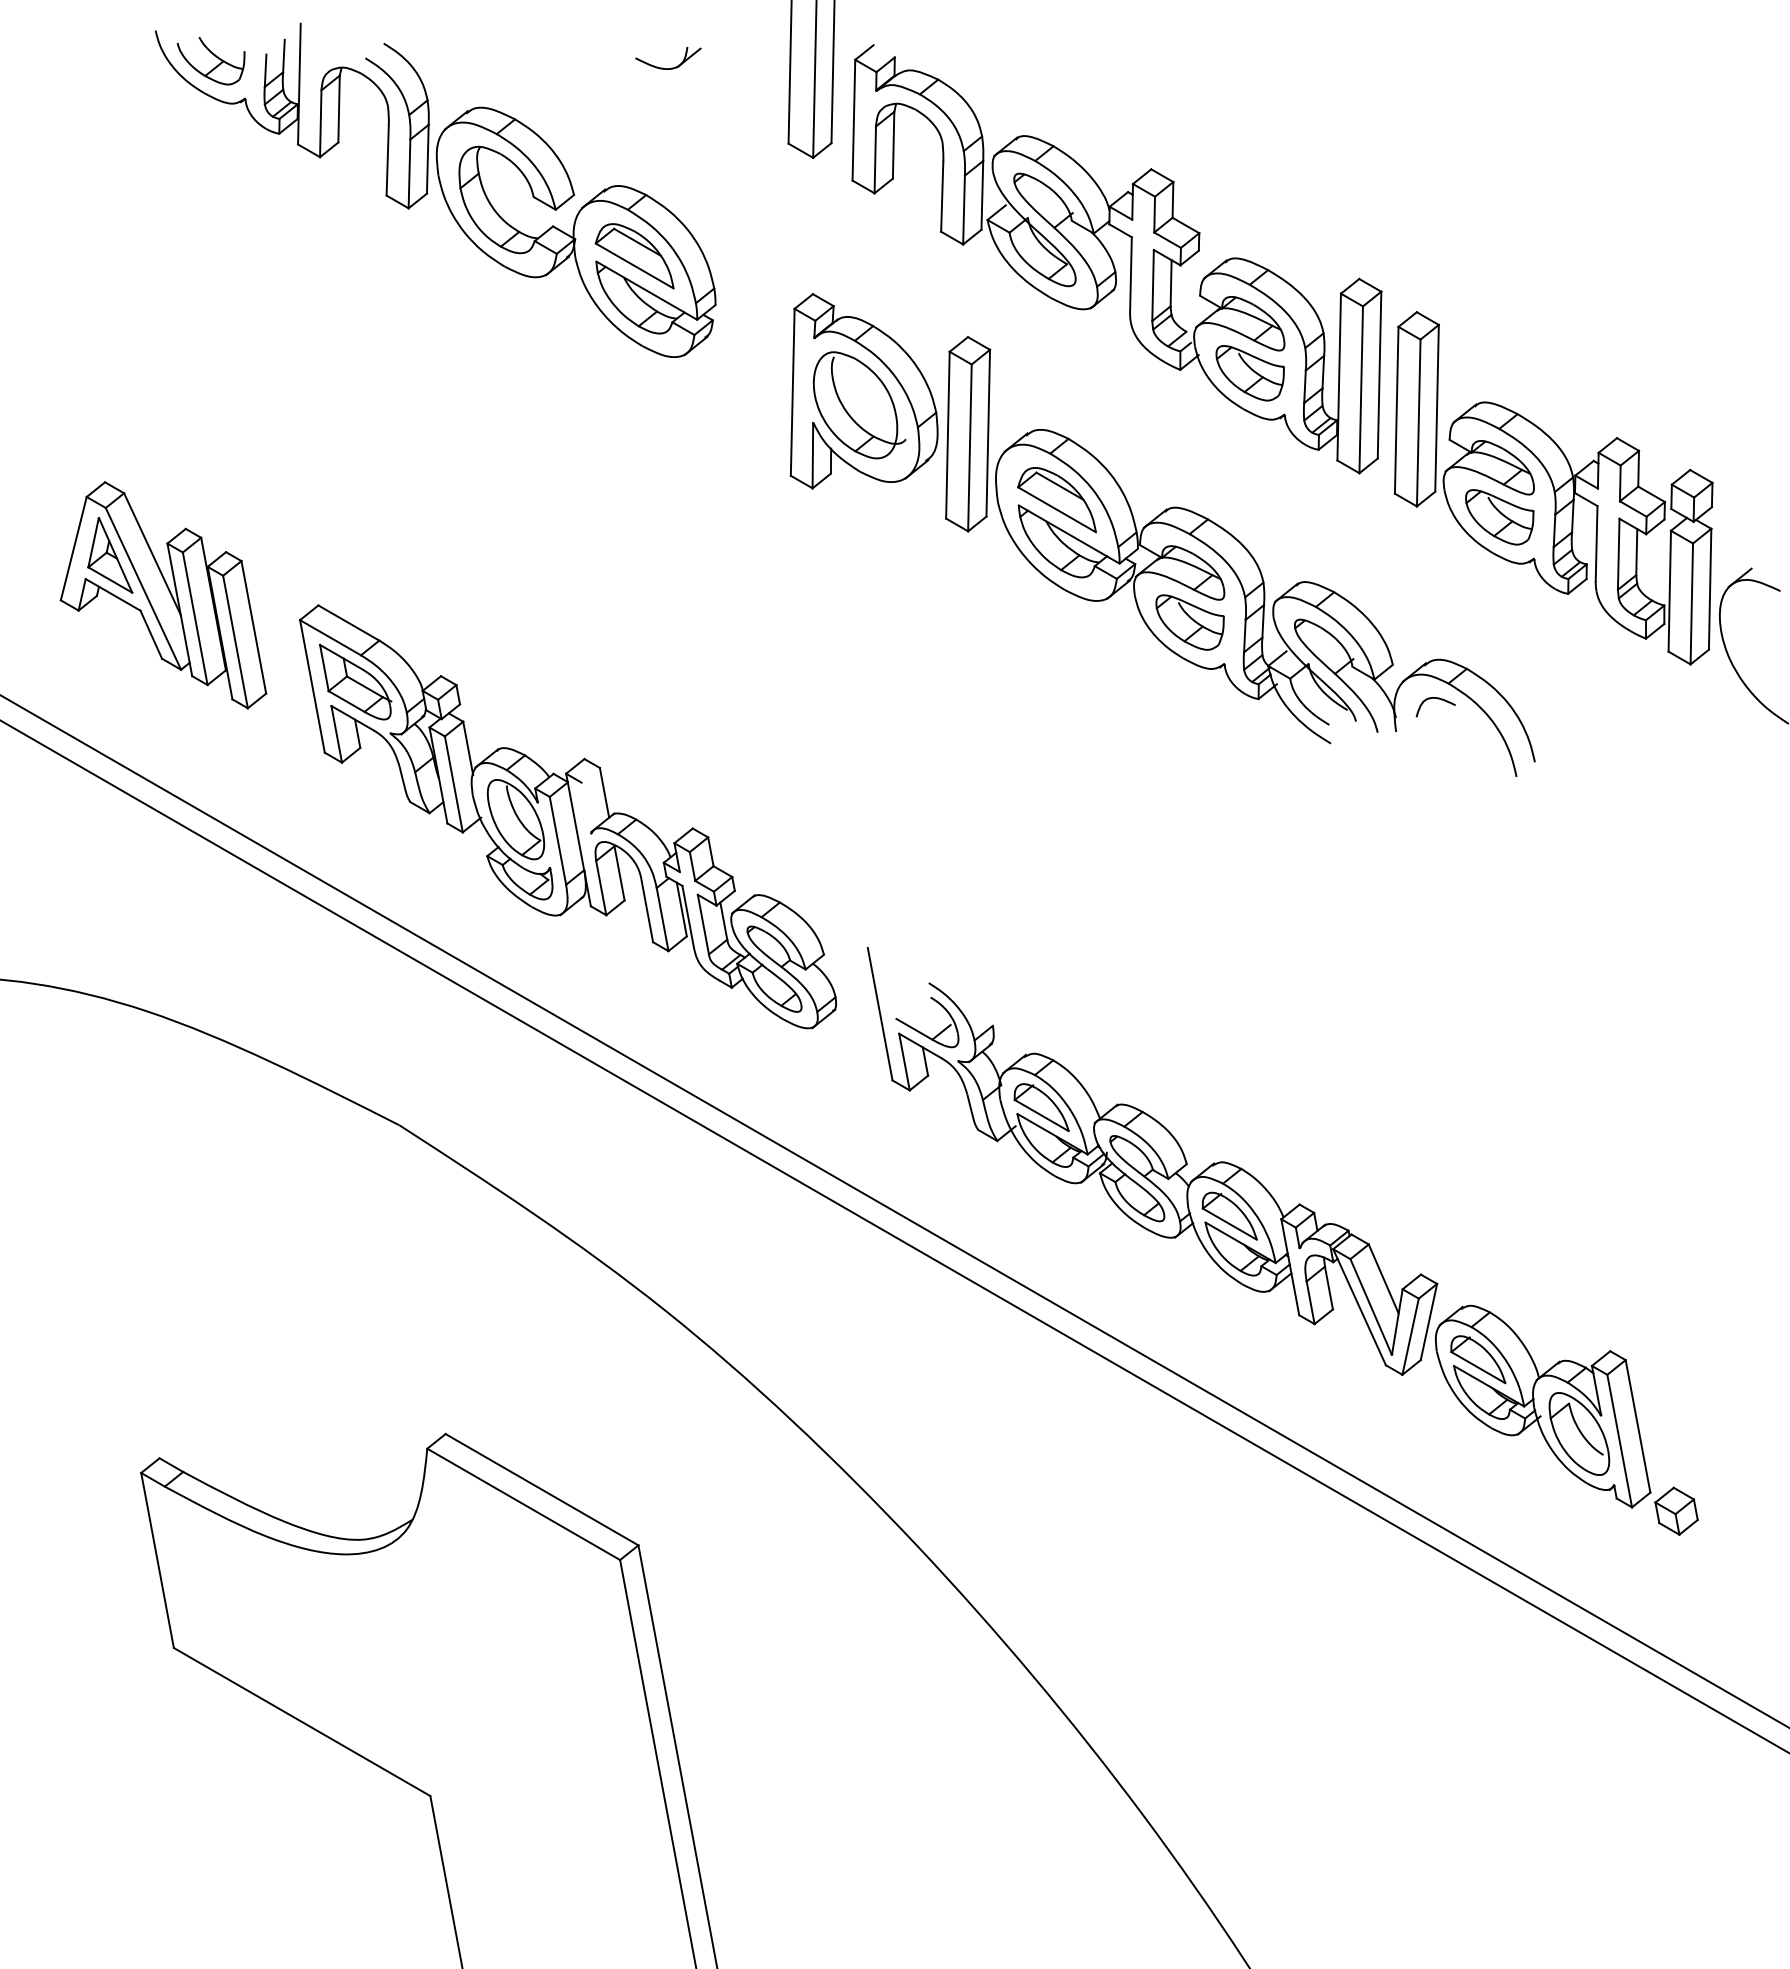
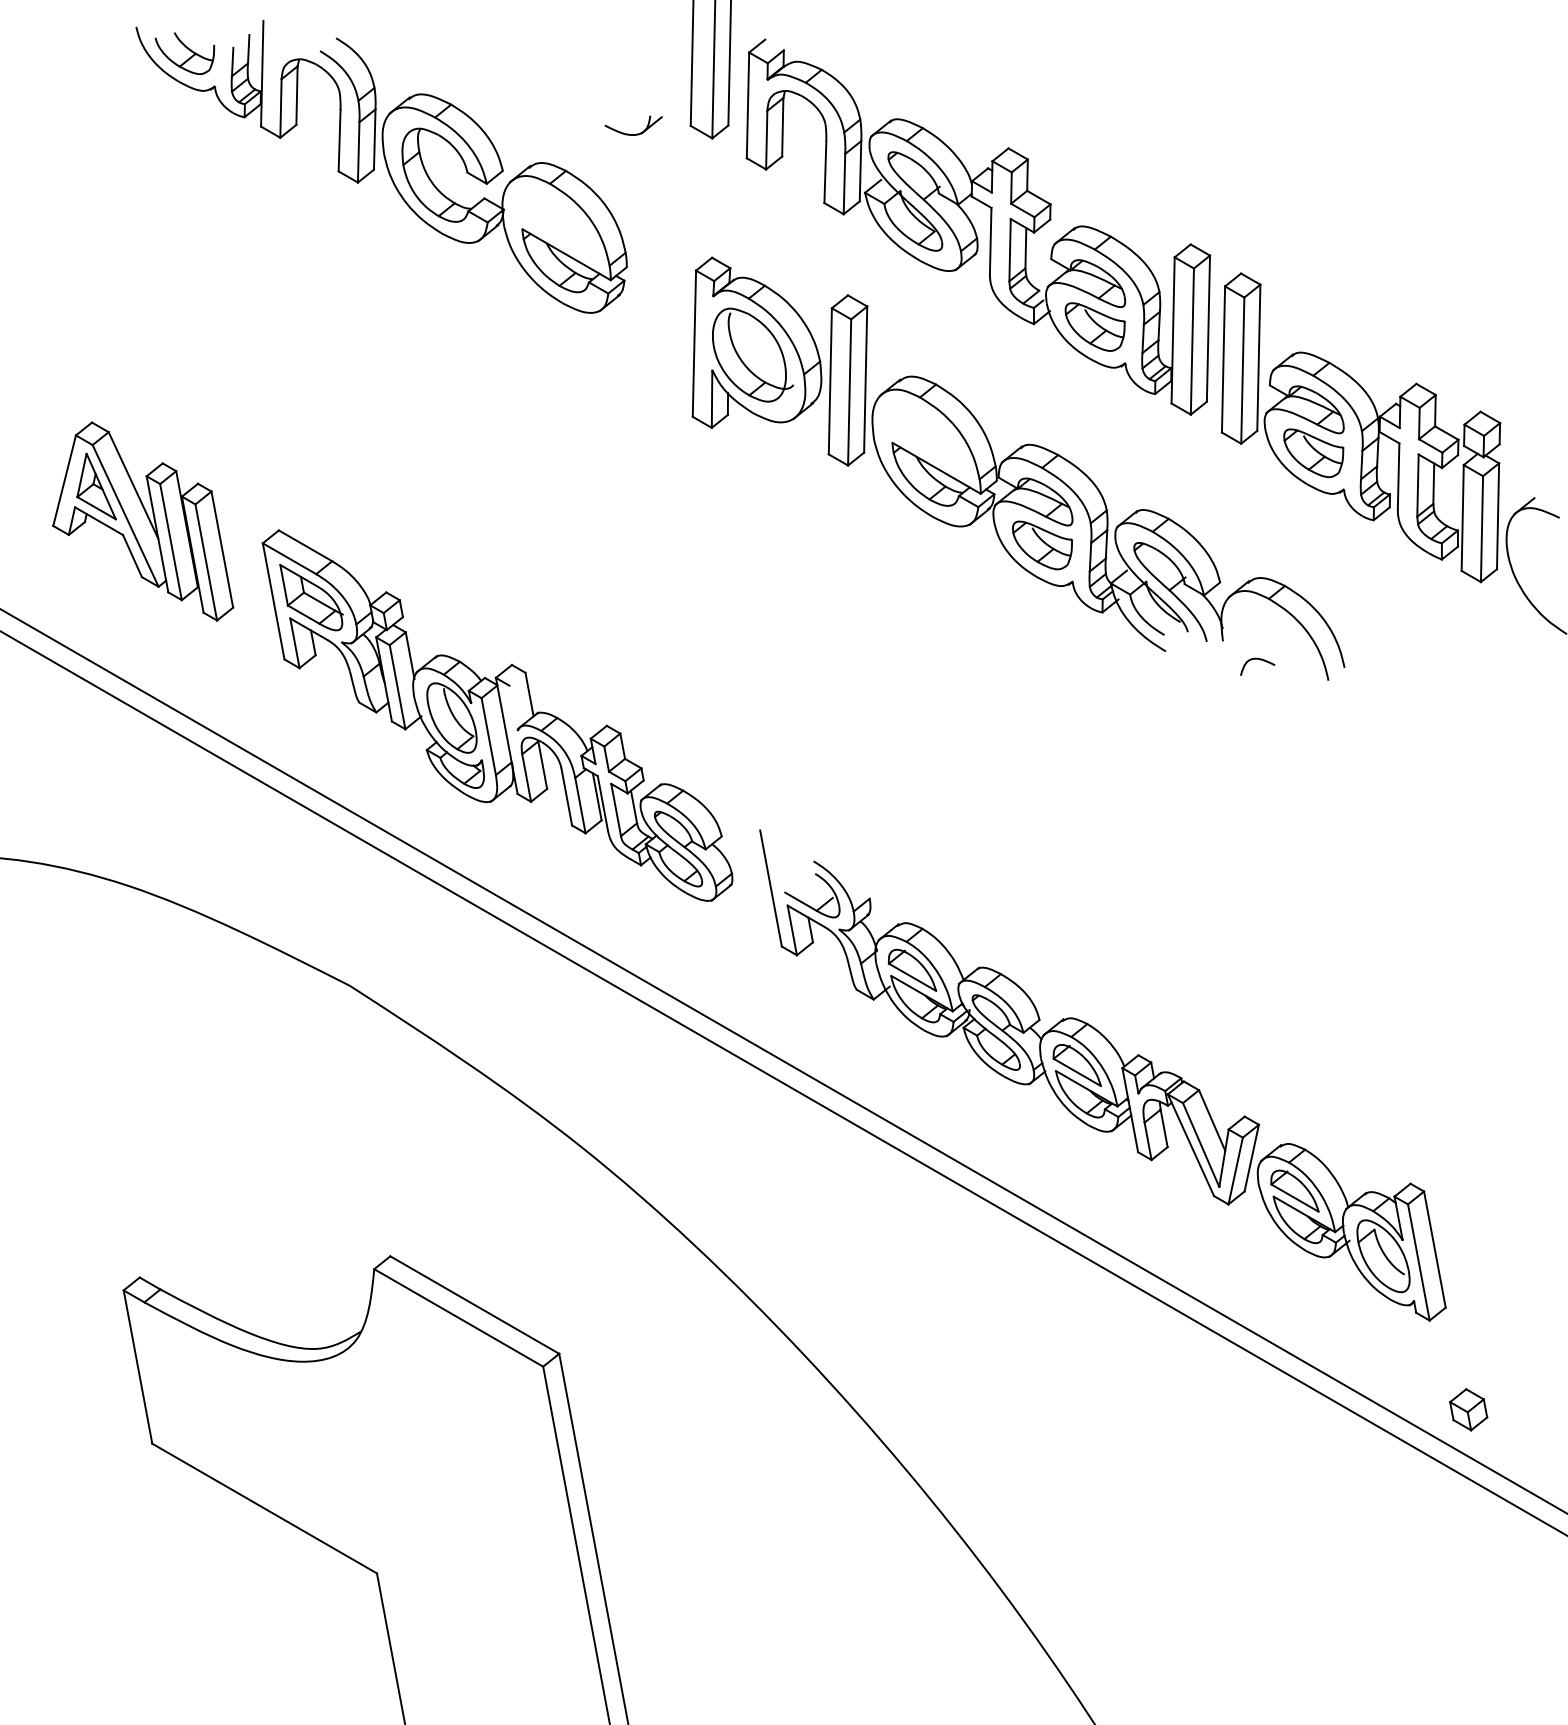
part: (671, 67) -> (636, 133), moved
part: (634, 256) -> (555, 224), removed
part: (1056, 500) -> (925, 438), removed
curve: (1437, 699) -> (1259, 660), moved
part: (1676, 1510) -> (1468, 1409), moved

